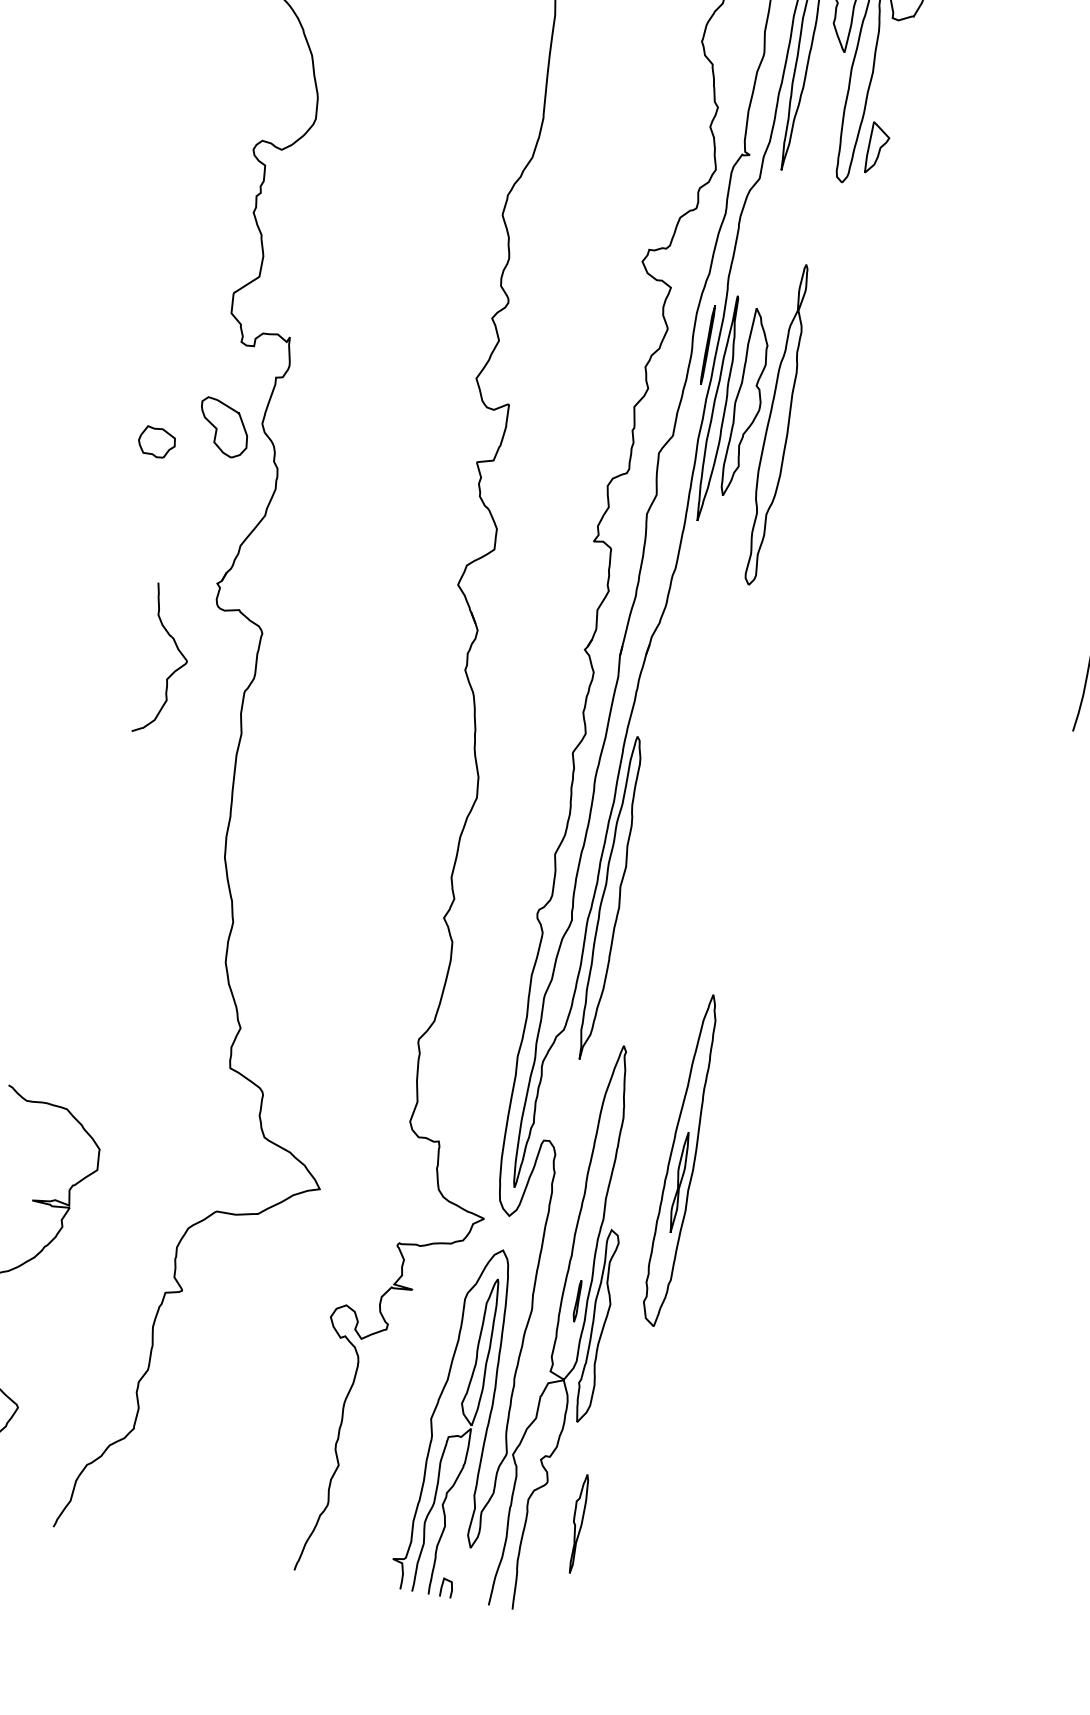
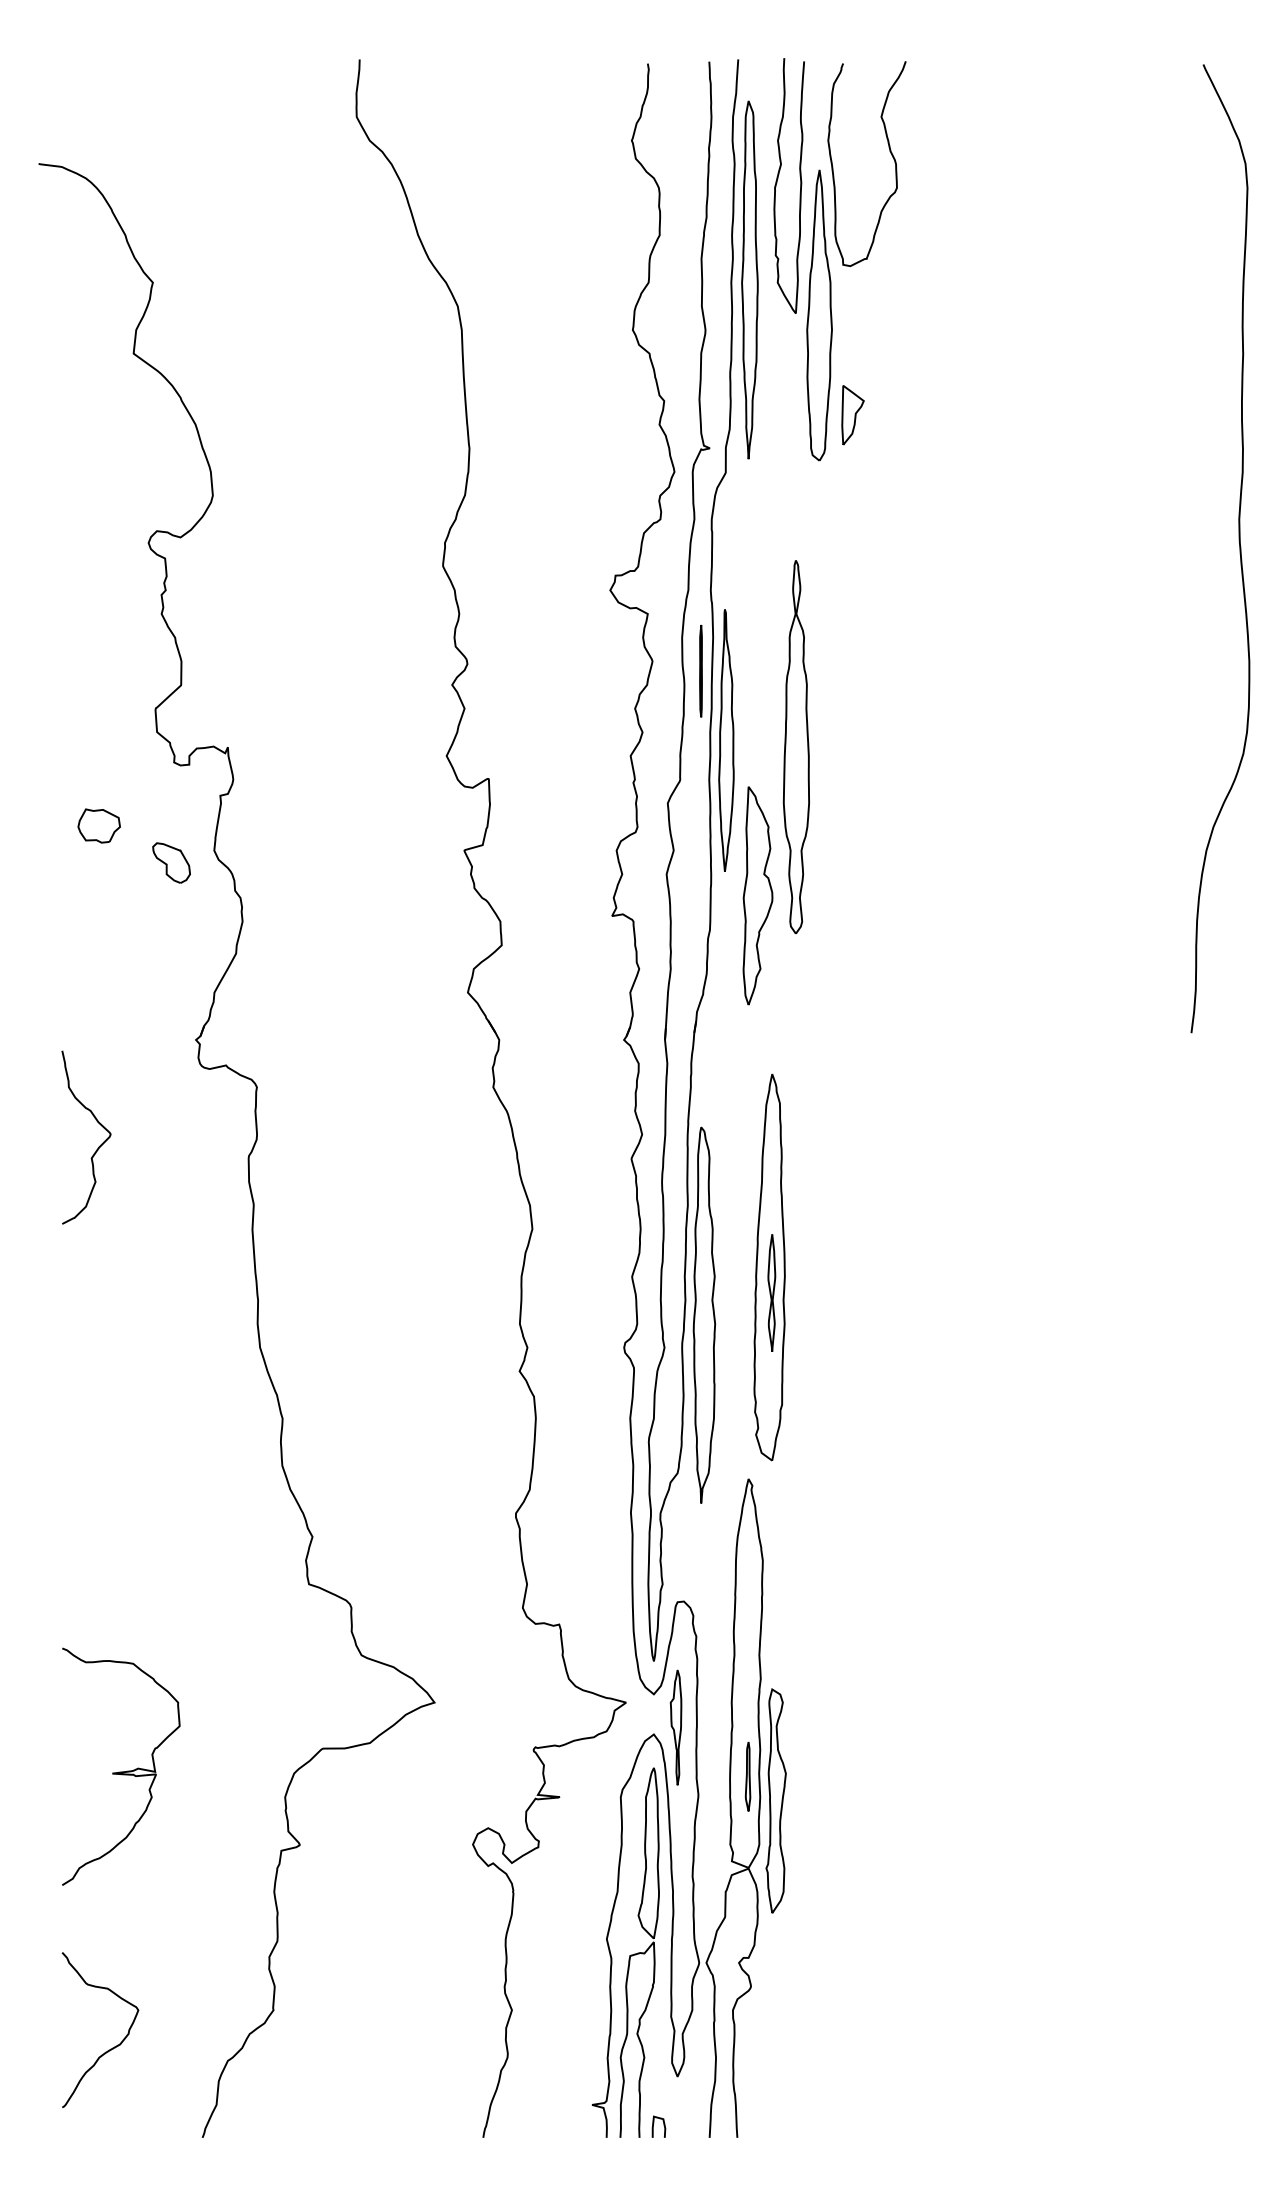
part: (747, 402) -> (757, 895), moved
part: (223, 427) -> (171, 862), size x0.62
part: (156, 441) -> (98, 825), moved
curve: (174, 670) -> (98, 1146), moved
part: (681, 1160) -> (769, 1267), moved
part: (577, 1301) -> (747, 1776), size x1.43
part: (576, 1523) -> (675, 1727), moved

